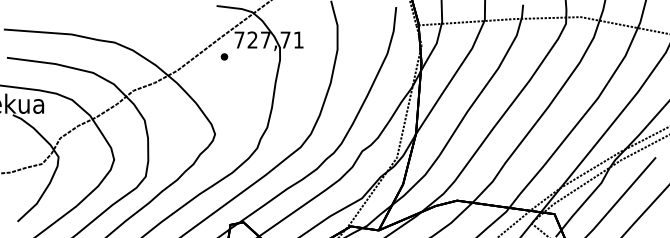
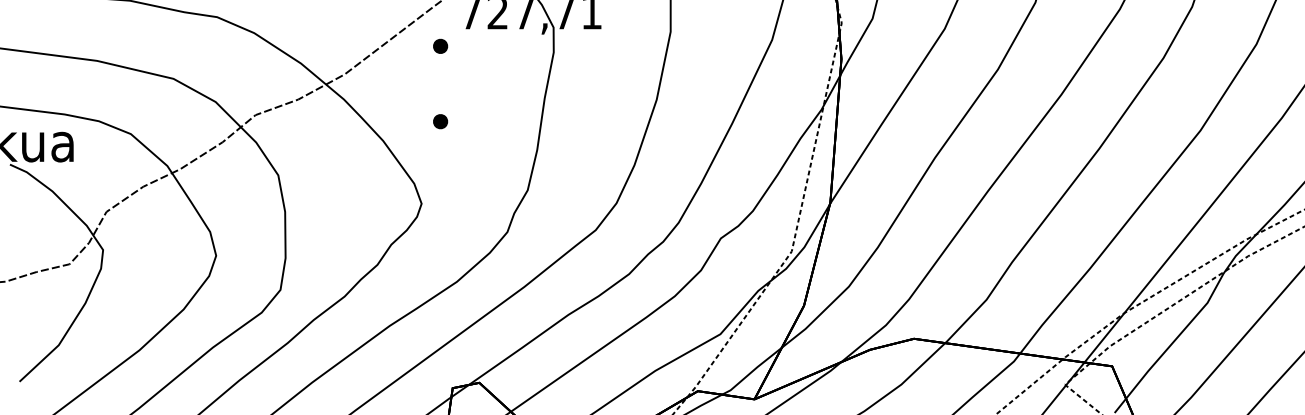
part: (224, 93) -> (440, 120), added

